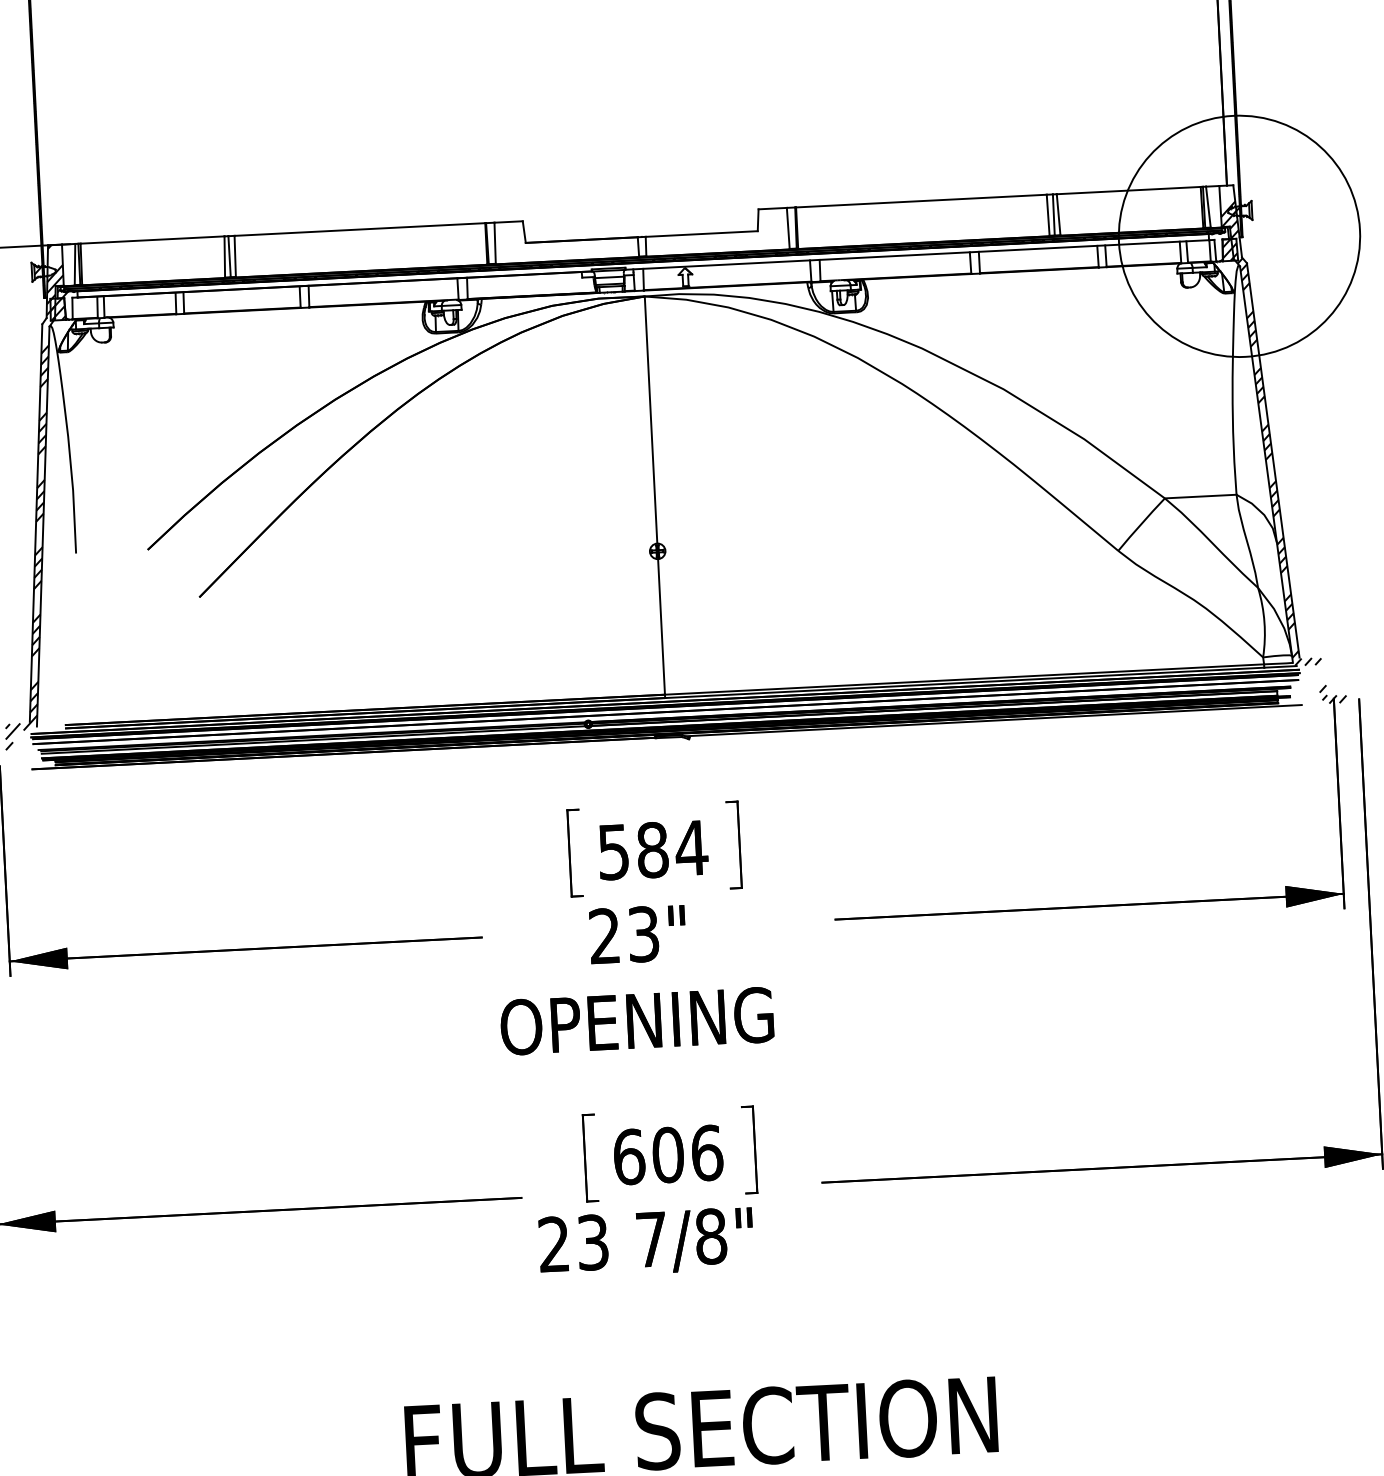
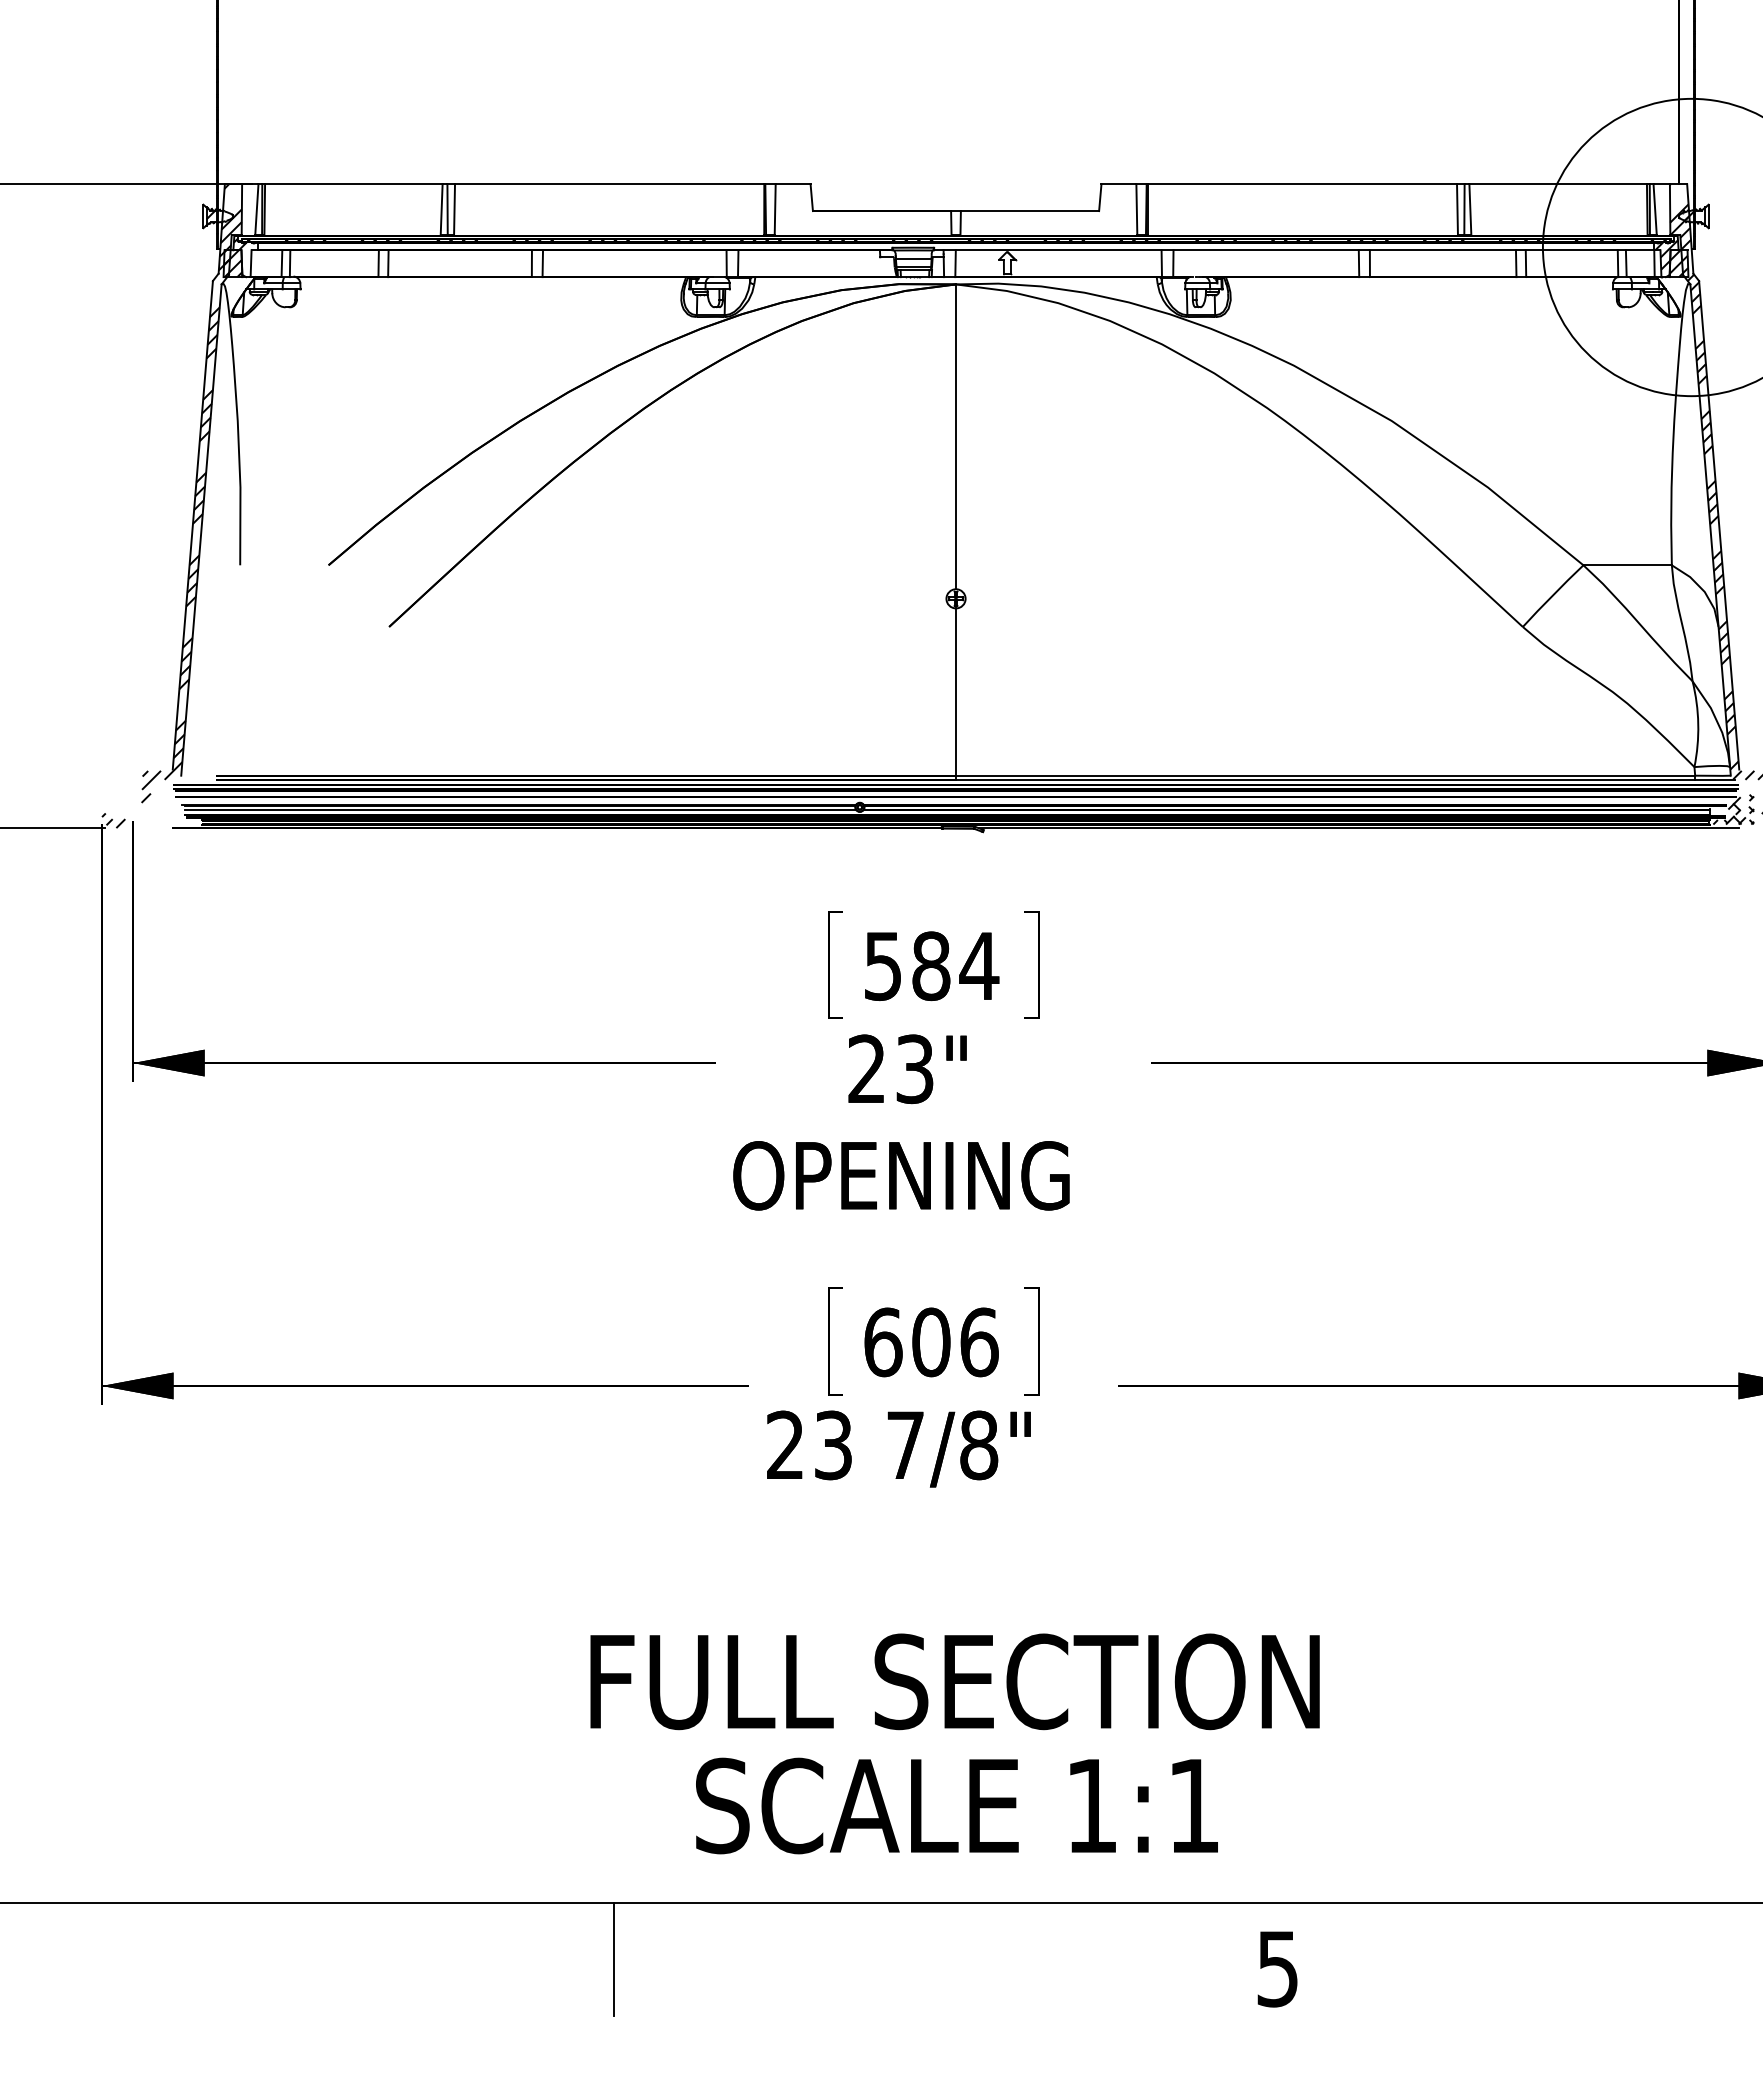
hatch: (1219, 243) -> (1666, 254), added
hatch: (1296, 690) -> (1733, 809), added

